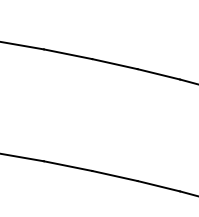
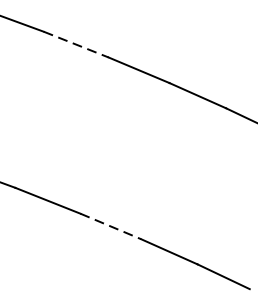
line: (68, 54) -> (76, 45), solid -> dashed
line: (115, 176) -> (111, 227), solid -> dashed

